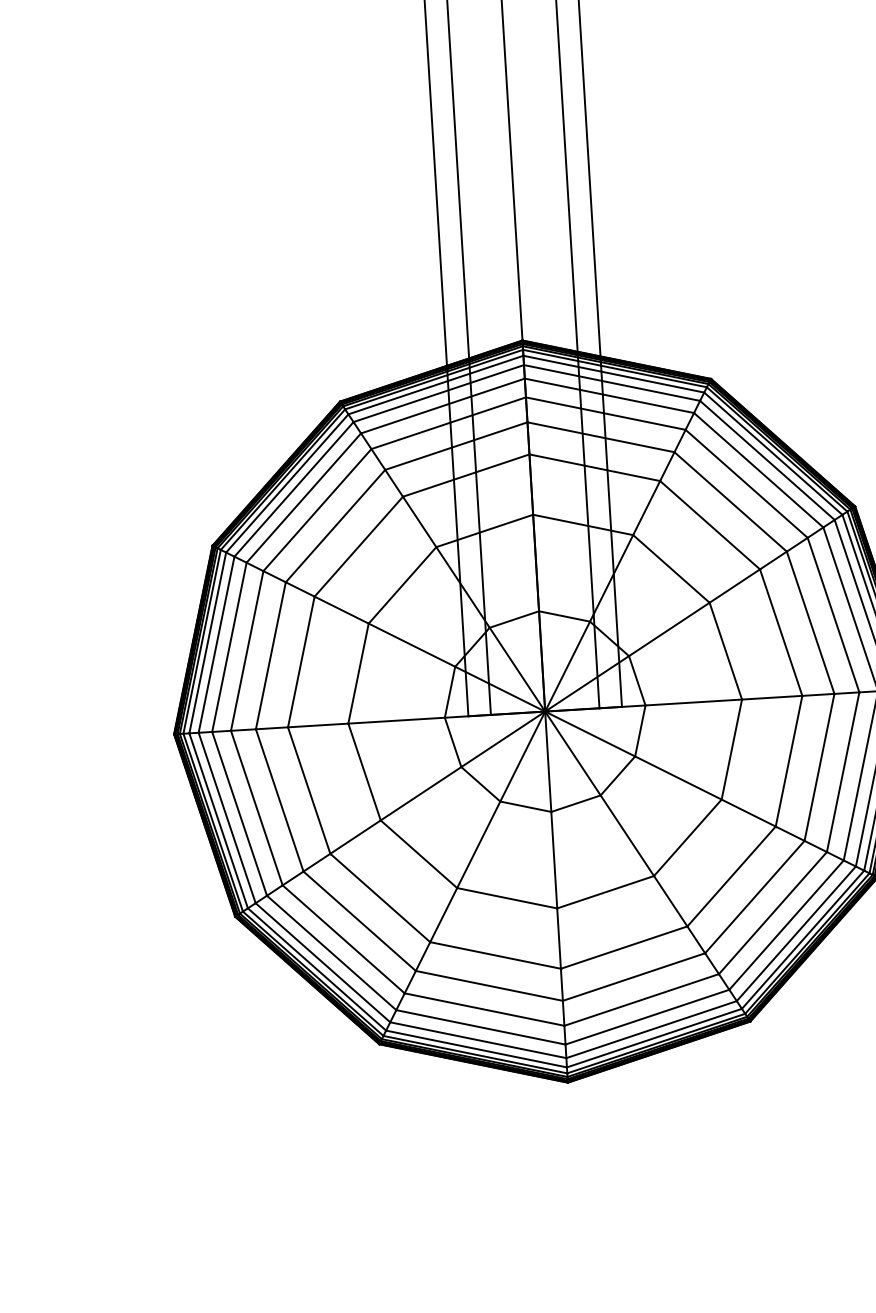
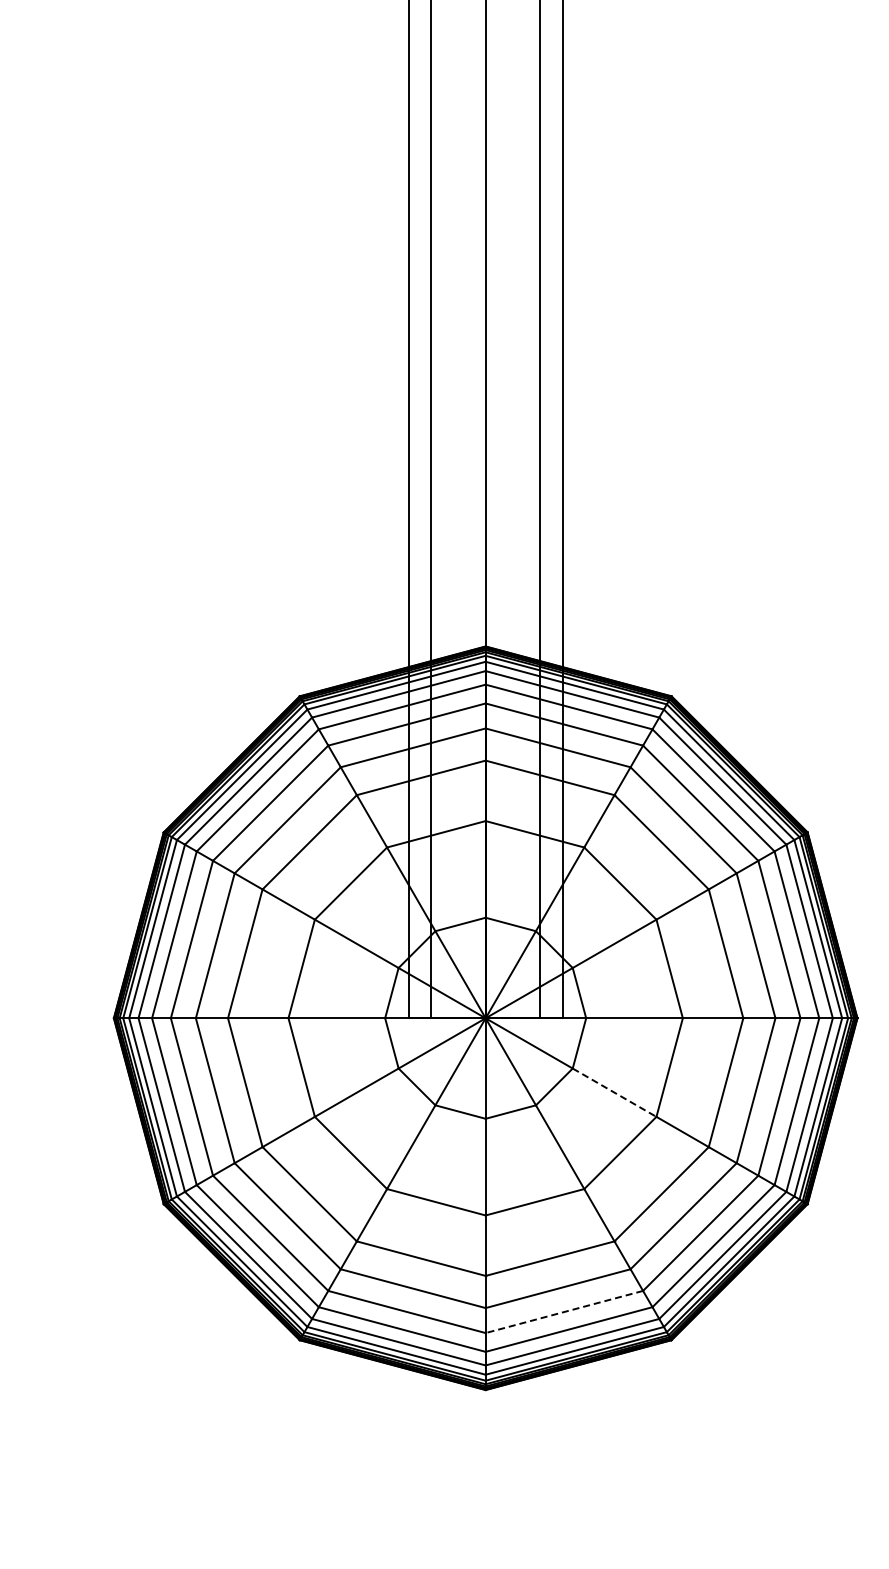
line: (679, 777) -> (615, 1092), solid -> dashed
line: (640, 1000) -> (563, 1312), solid -> dashed

